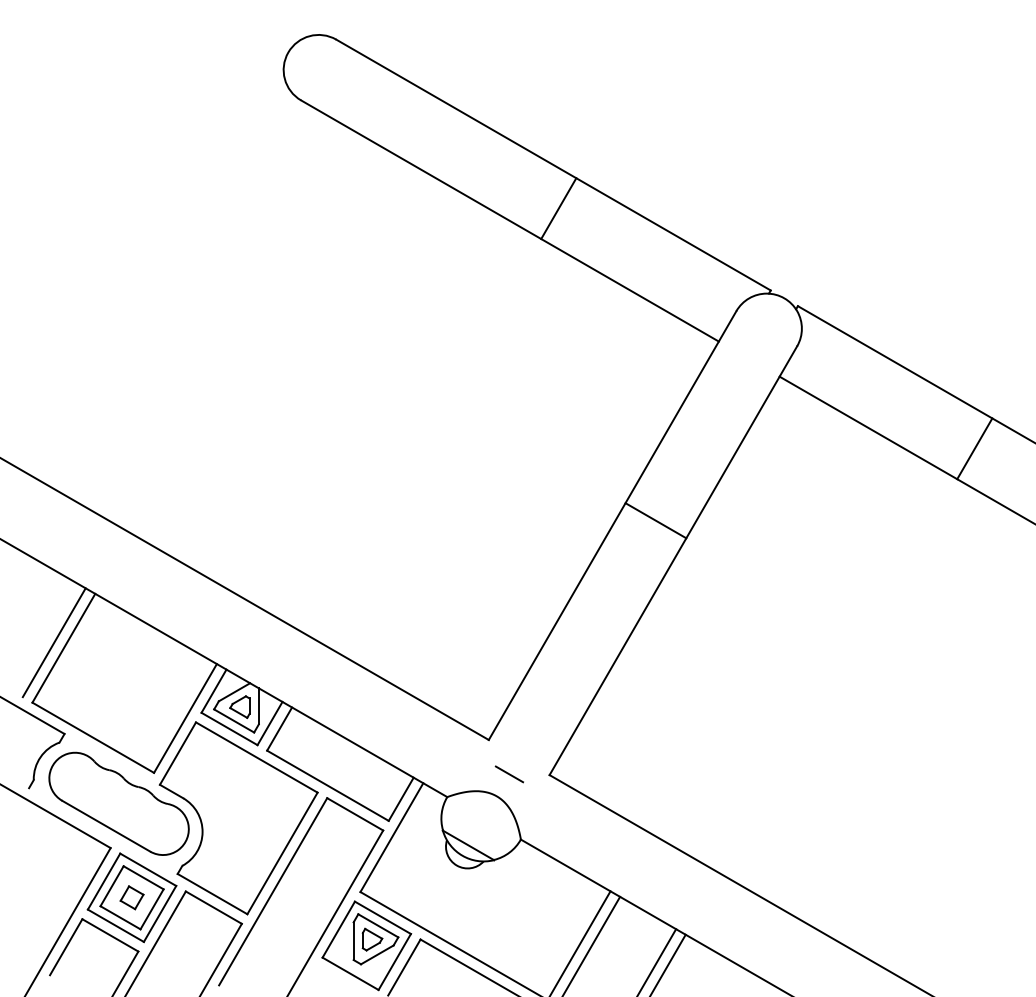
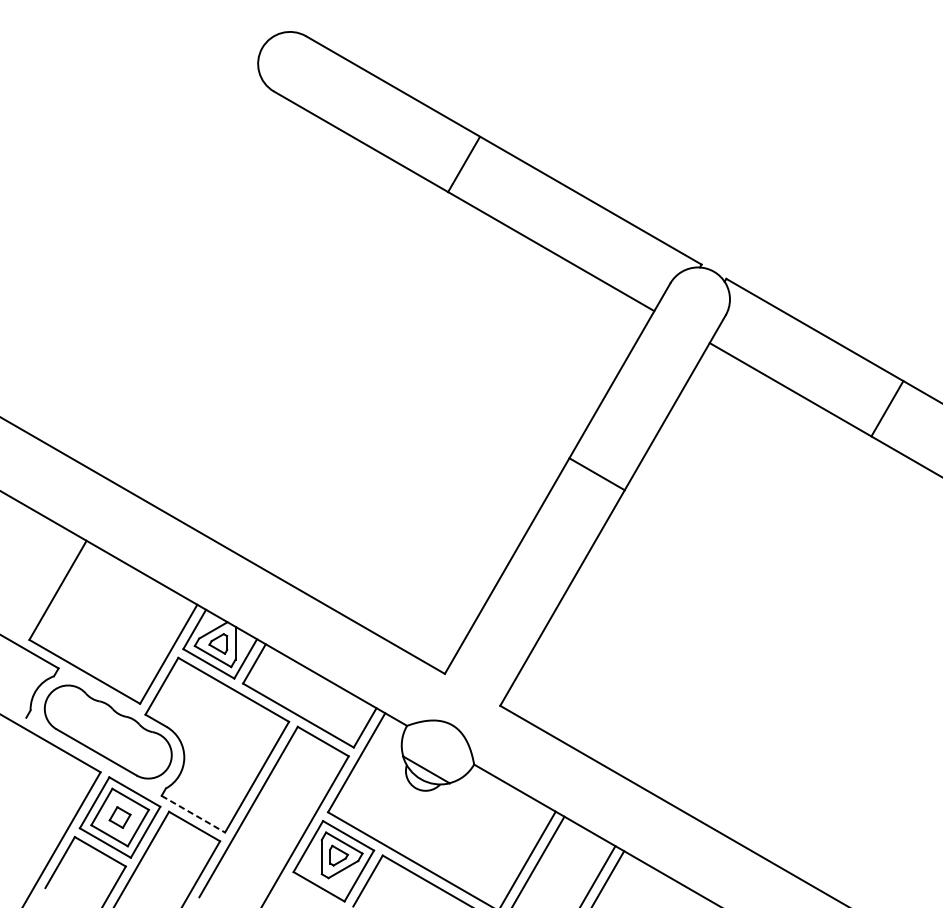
line: (558, 208) -> (463, 164), moved
line: (53, 642) -> (48, 585), removed
line: (509, 774) -> (463, 705), removed
line: (212, 894) -> (193, 814), solid -> dashed

